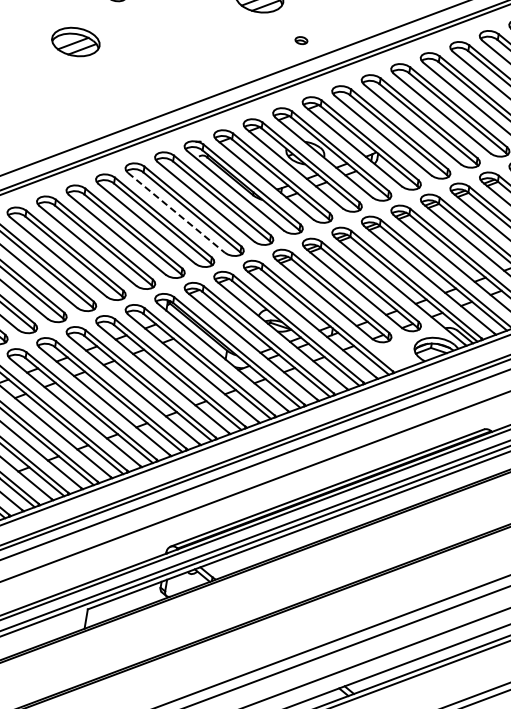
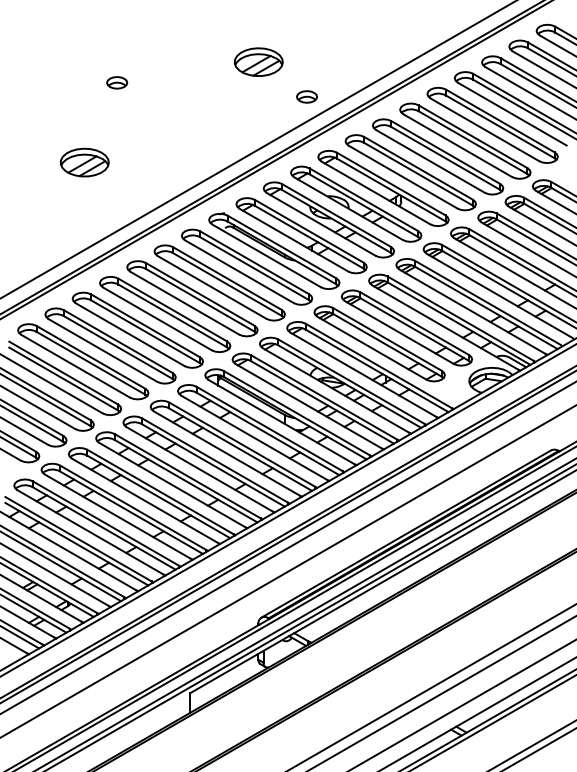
part: (301, 40) -> (306, 96), size x1.67
part: (75, 41) -> (84, 162), moved
line: (176, 212) -> (212, 287), dashed -> solid

